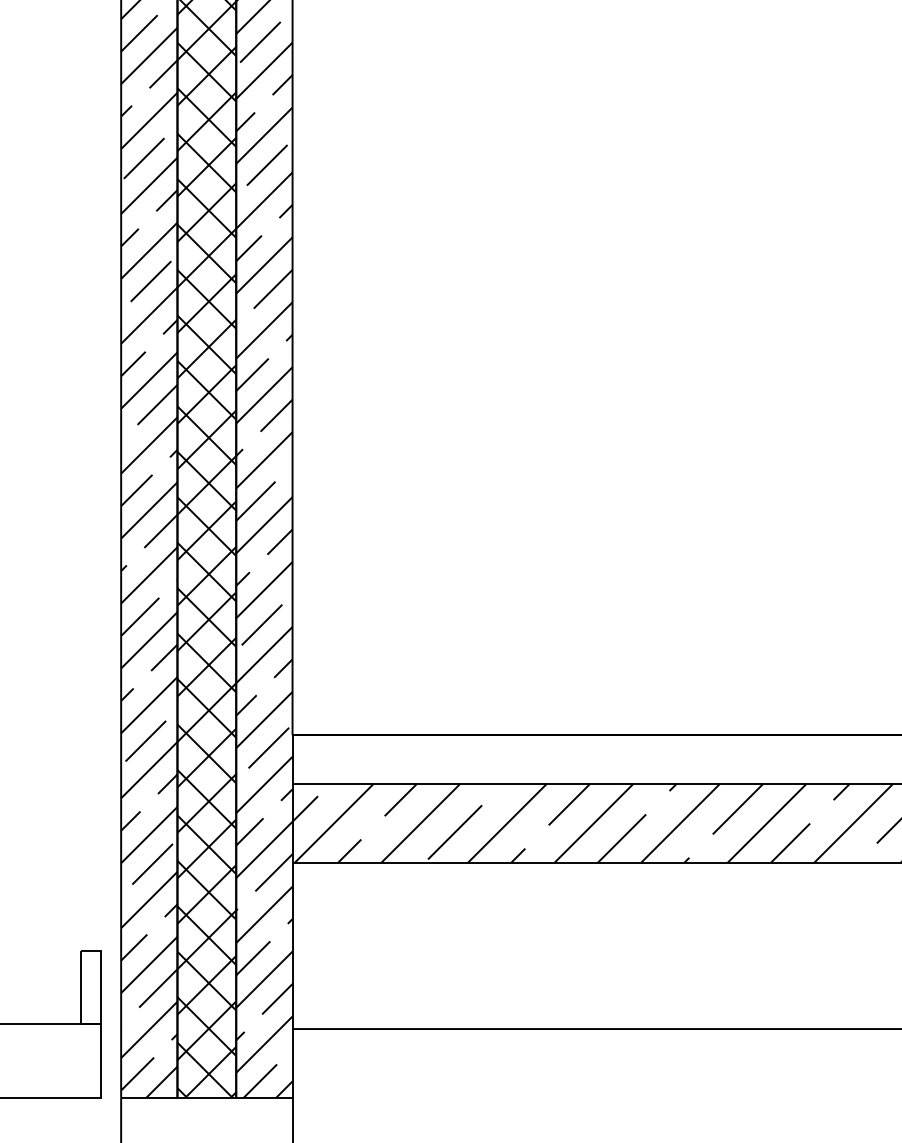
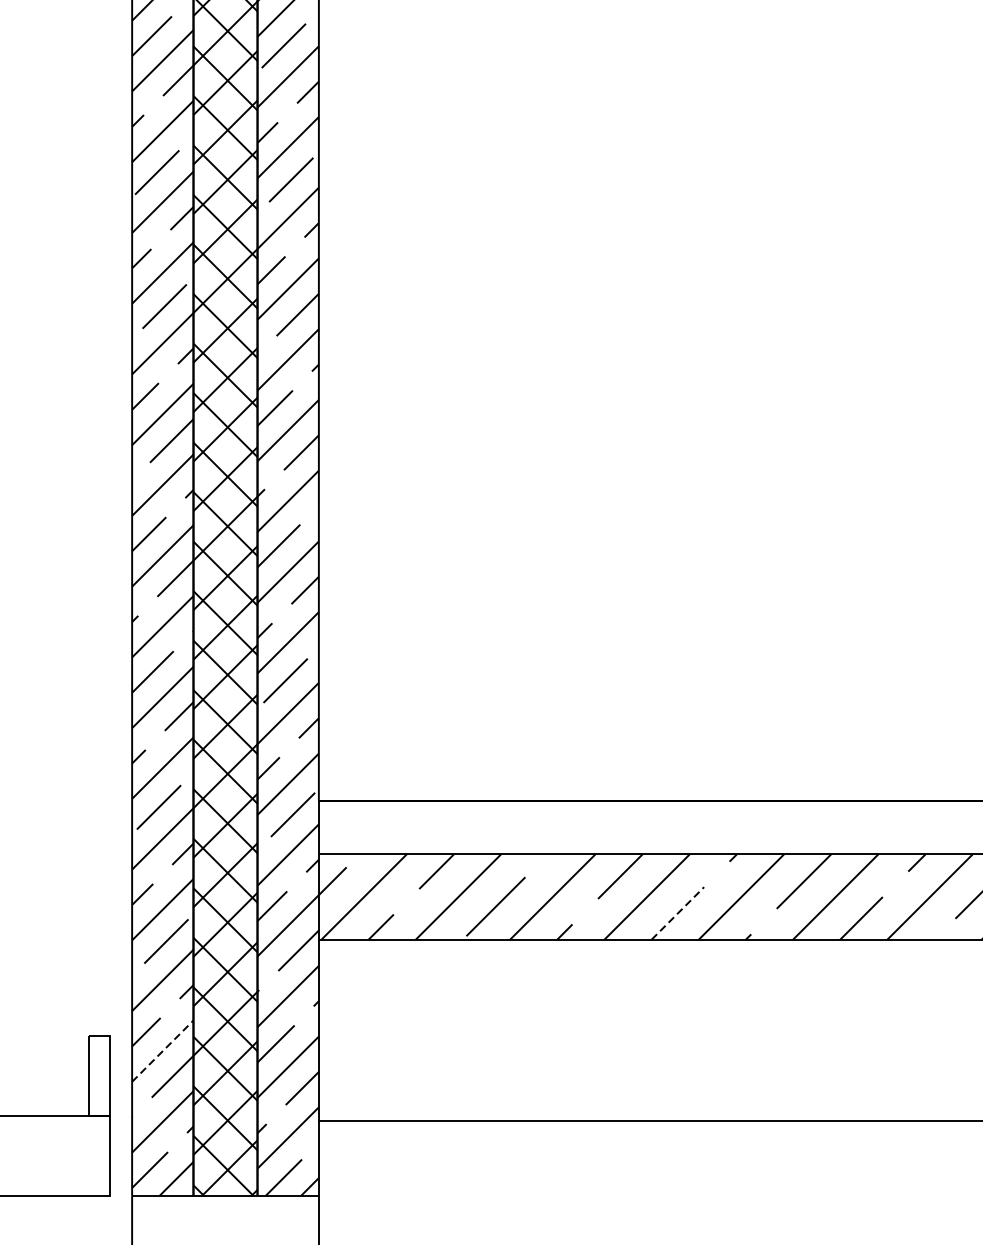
line: (622, 838) -> (678, 913), solid -> dashed
line: (149, 964) -> (163, 1050), solid -> dashed

